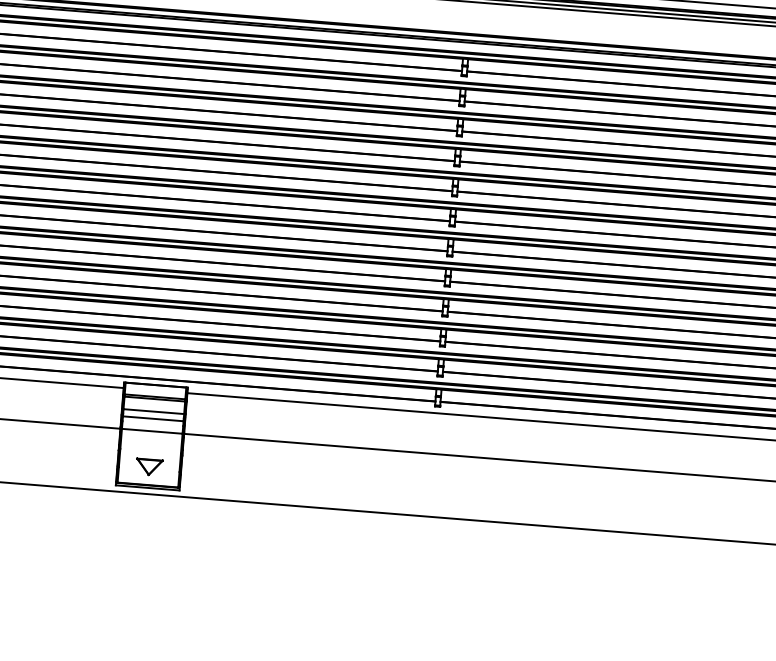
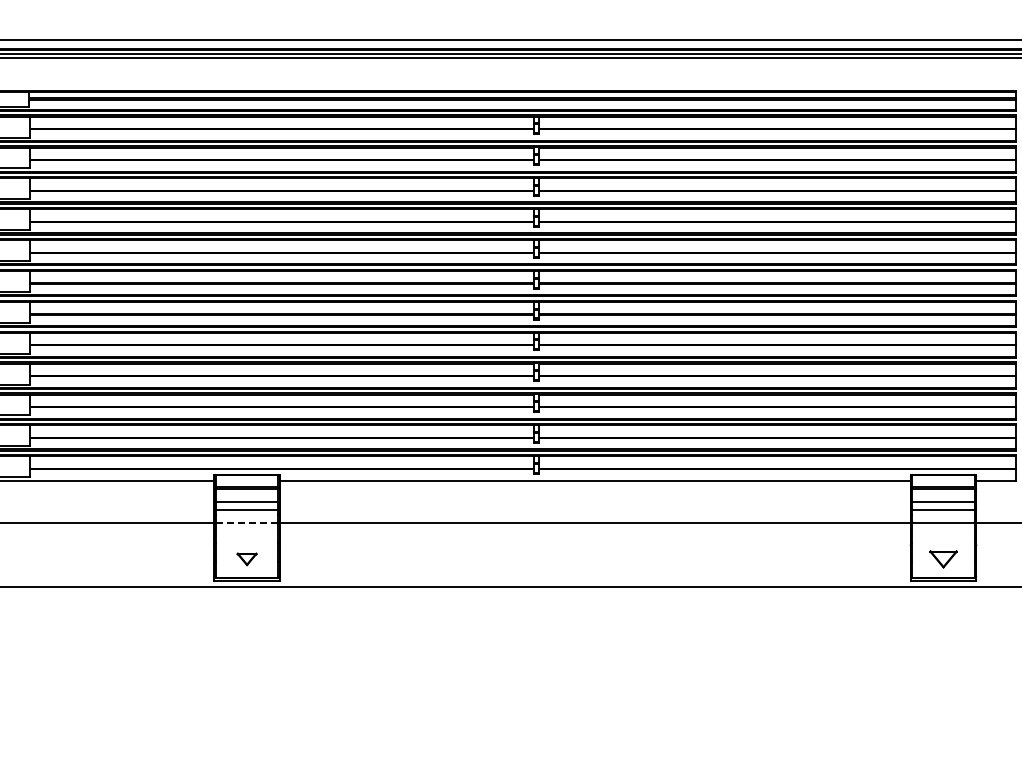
line: (151, 431) -> (246, 522), solid -> dashed
part: (148, 467) -> (246, 559), size x0.7

